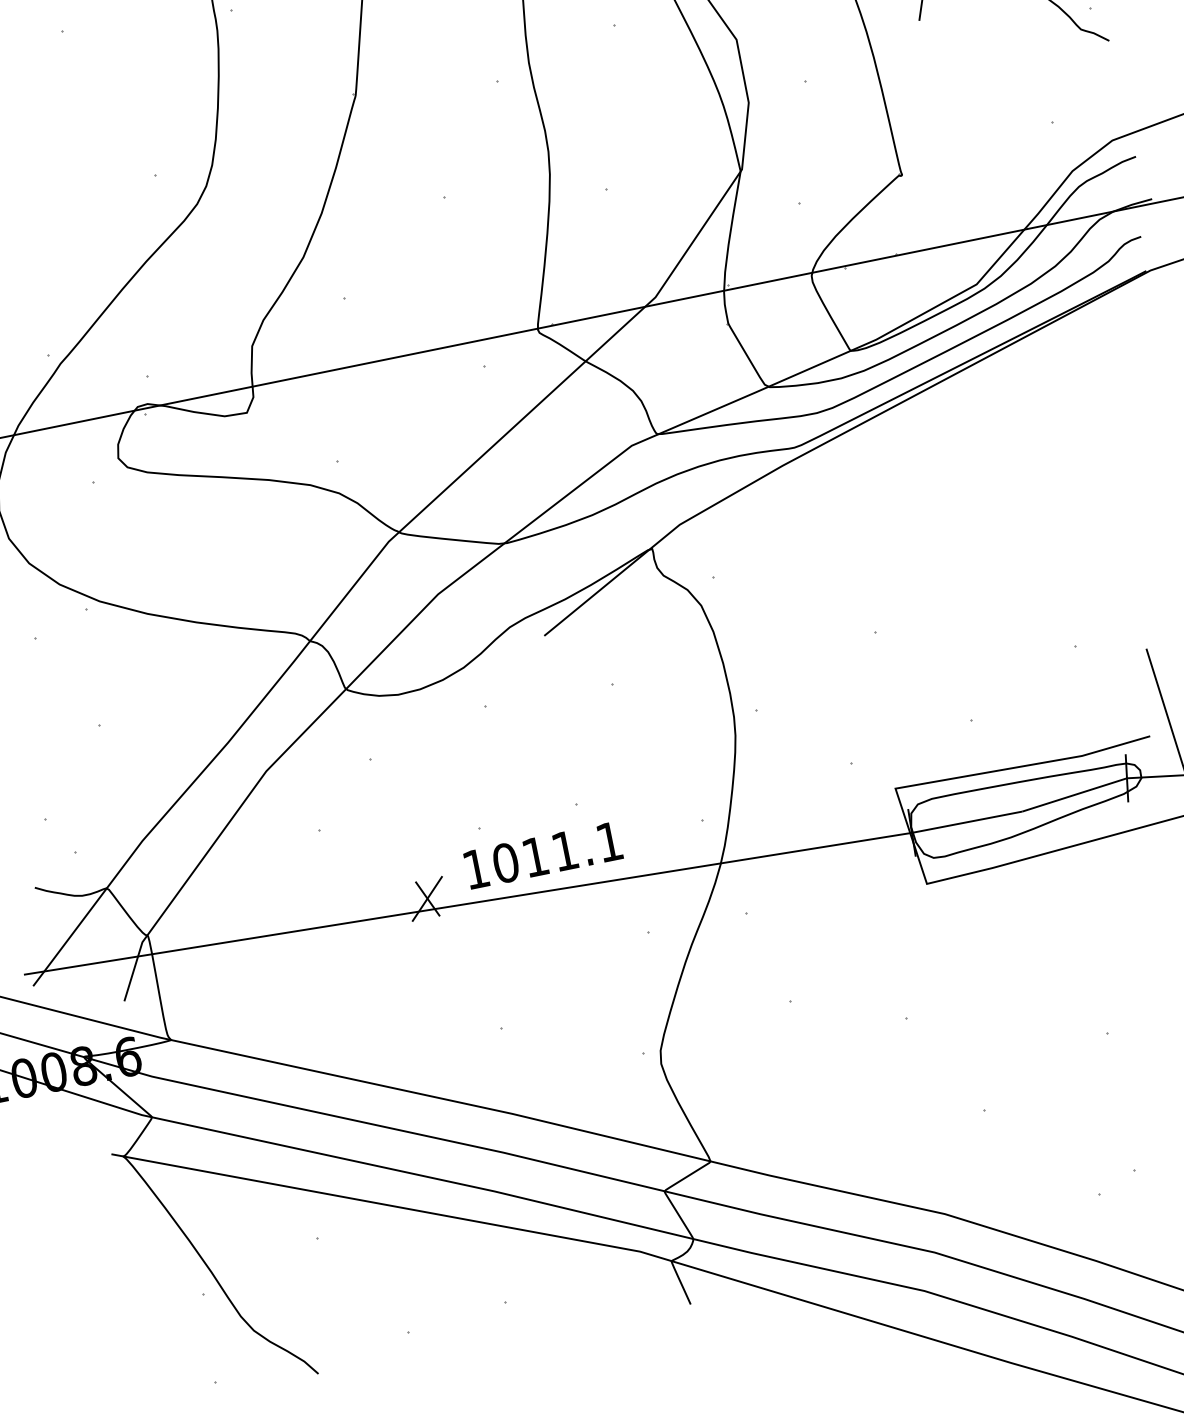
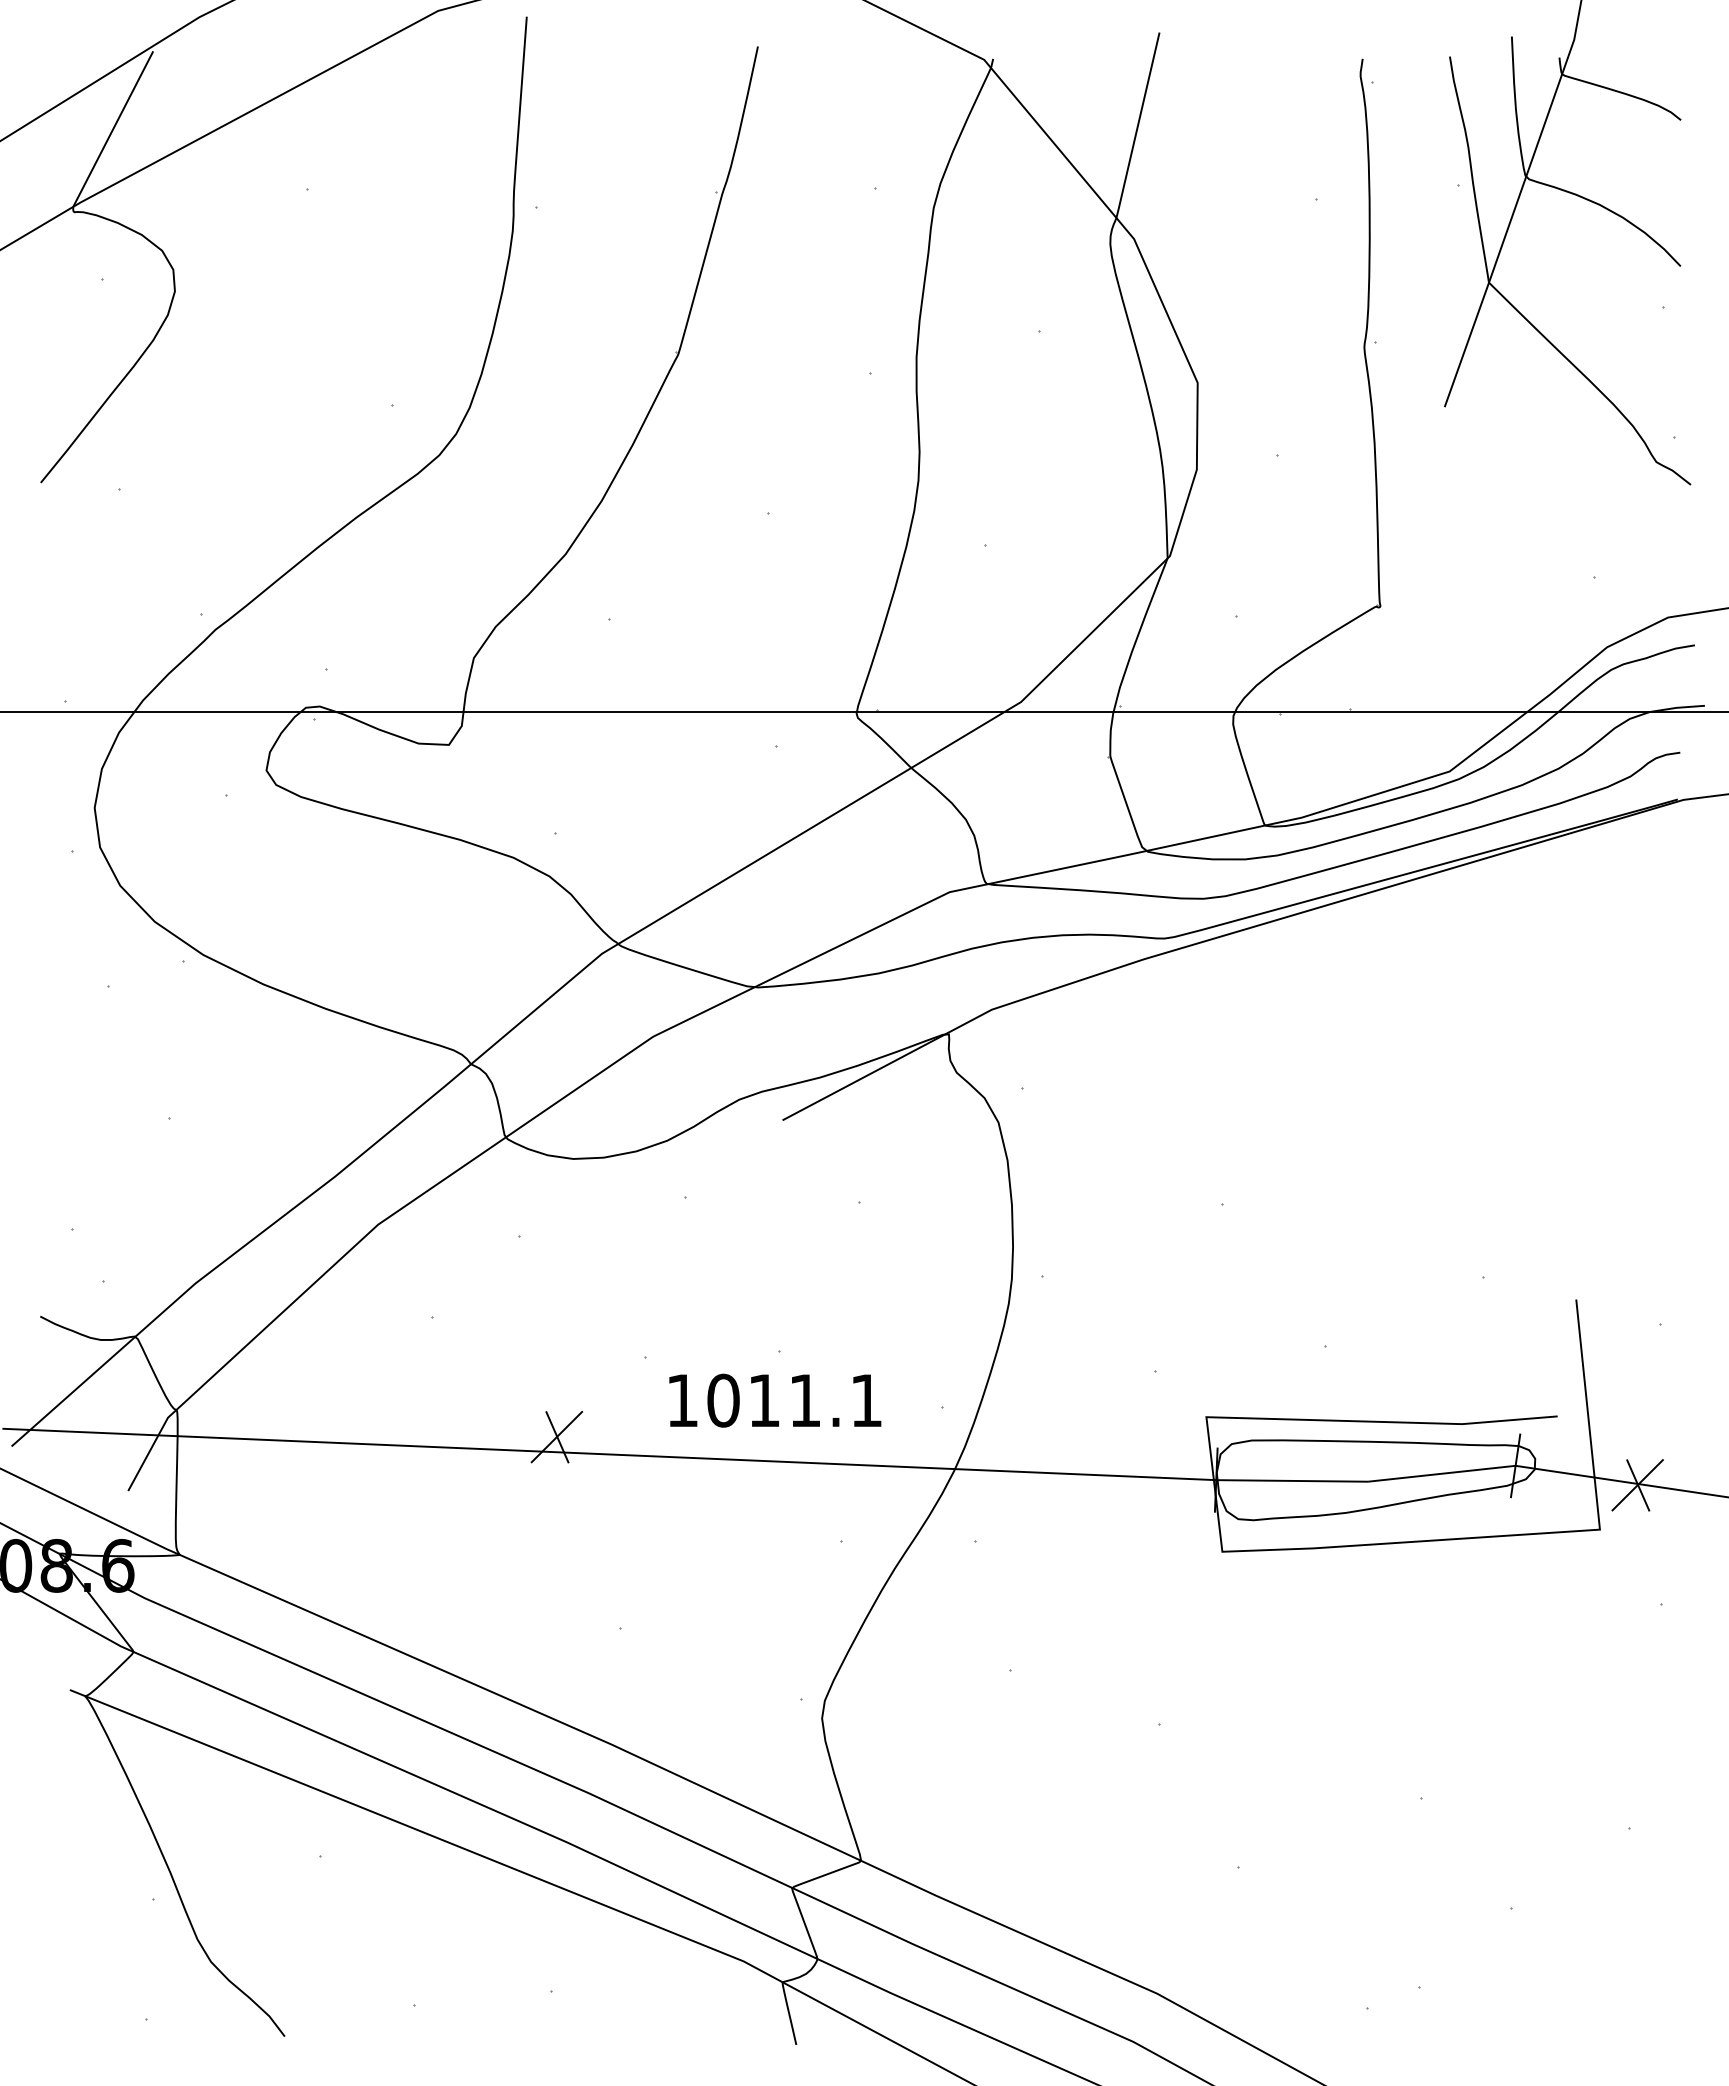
text: (543, 855) -> (775, 1400), moved

